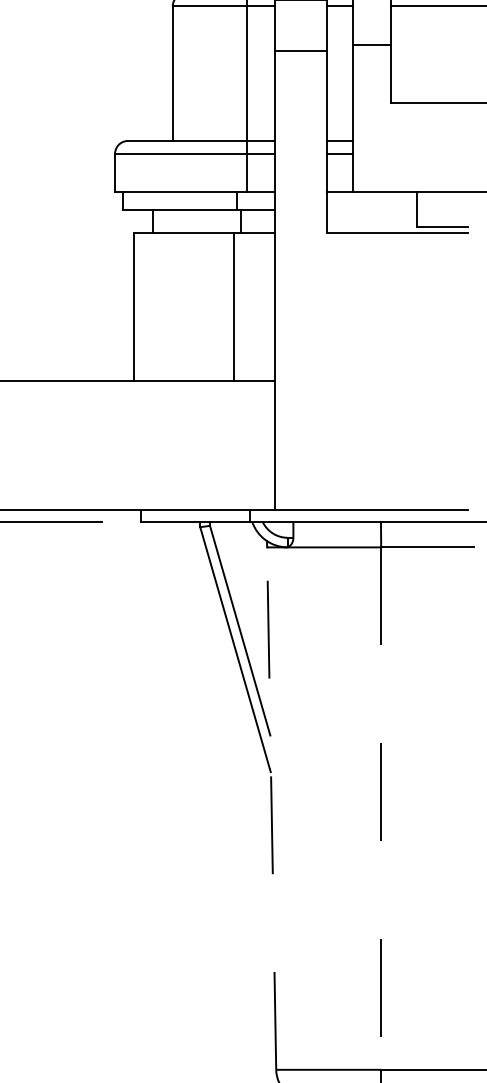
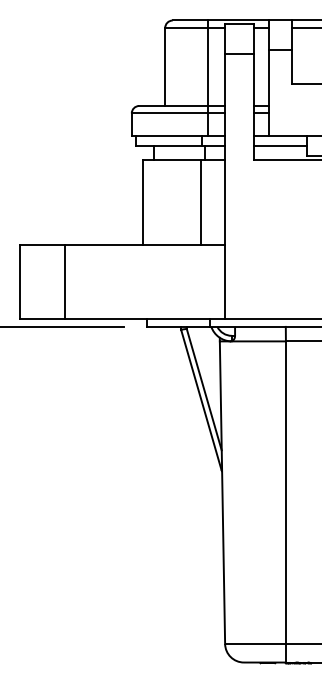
line: (371, 209) -> (280, 145), added
line: (271, 808) -> (222, 492), dashed -> solid
line: (380, 809) -> (285, 493), dashed -> solid

